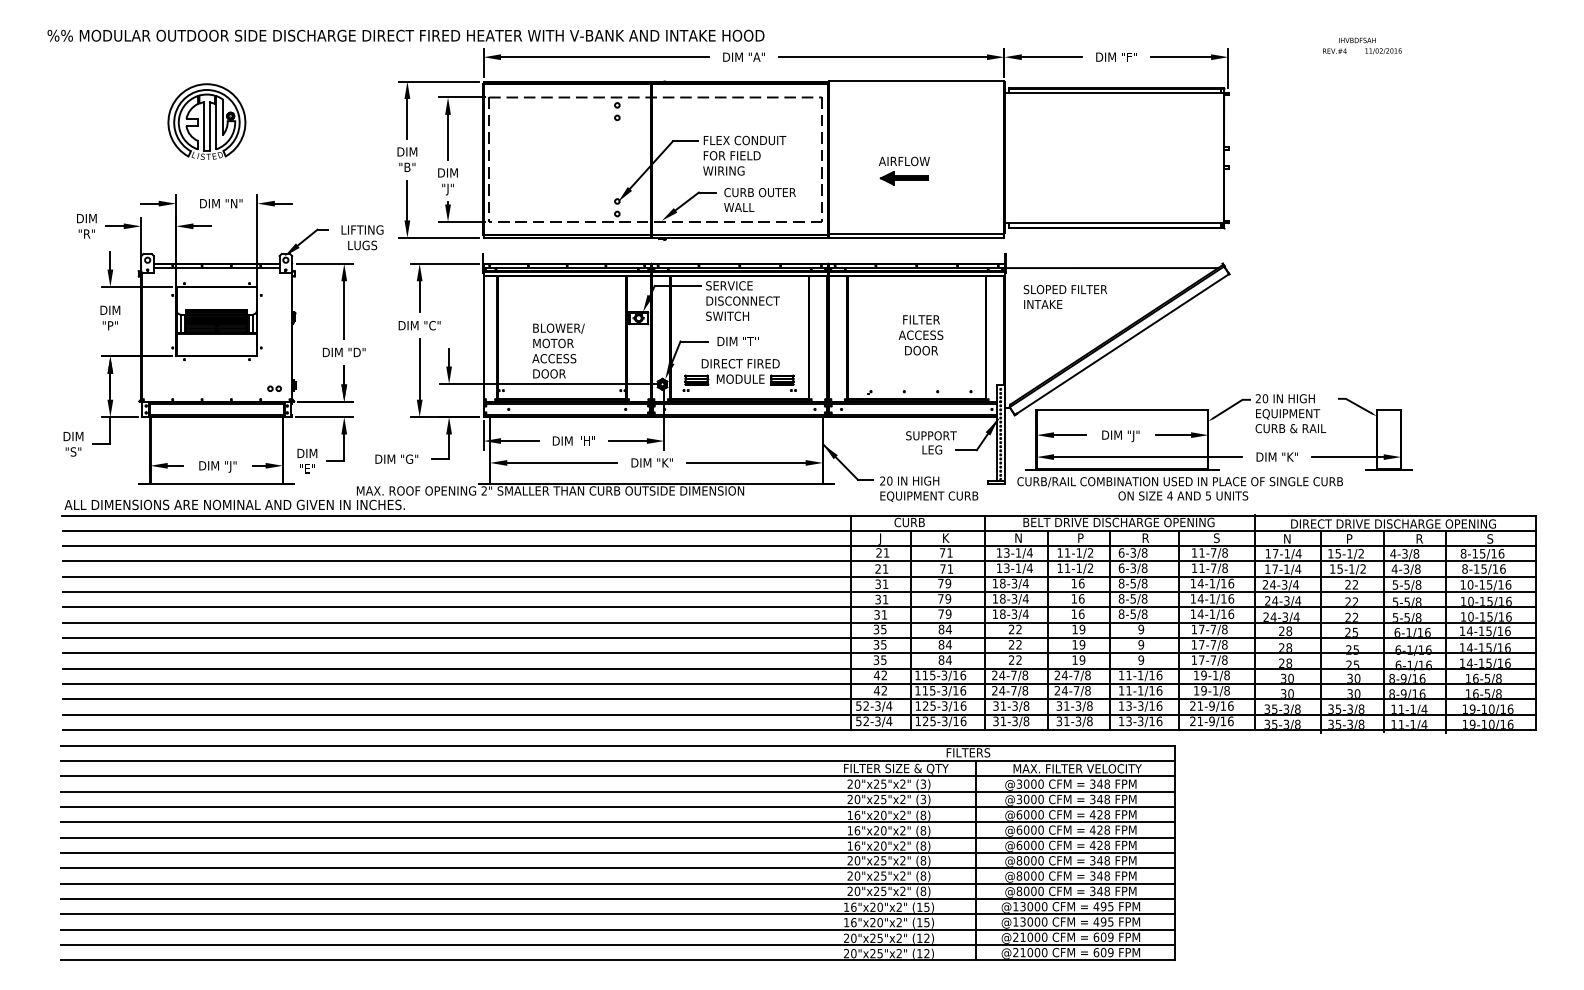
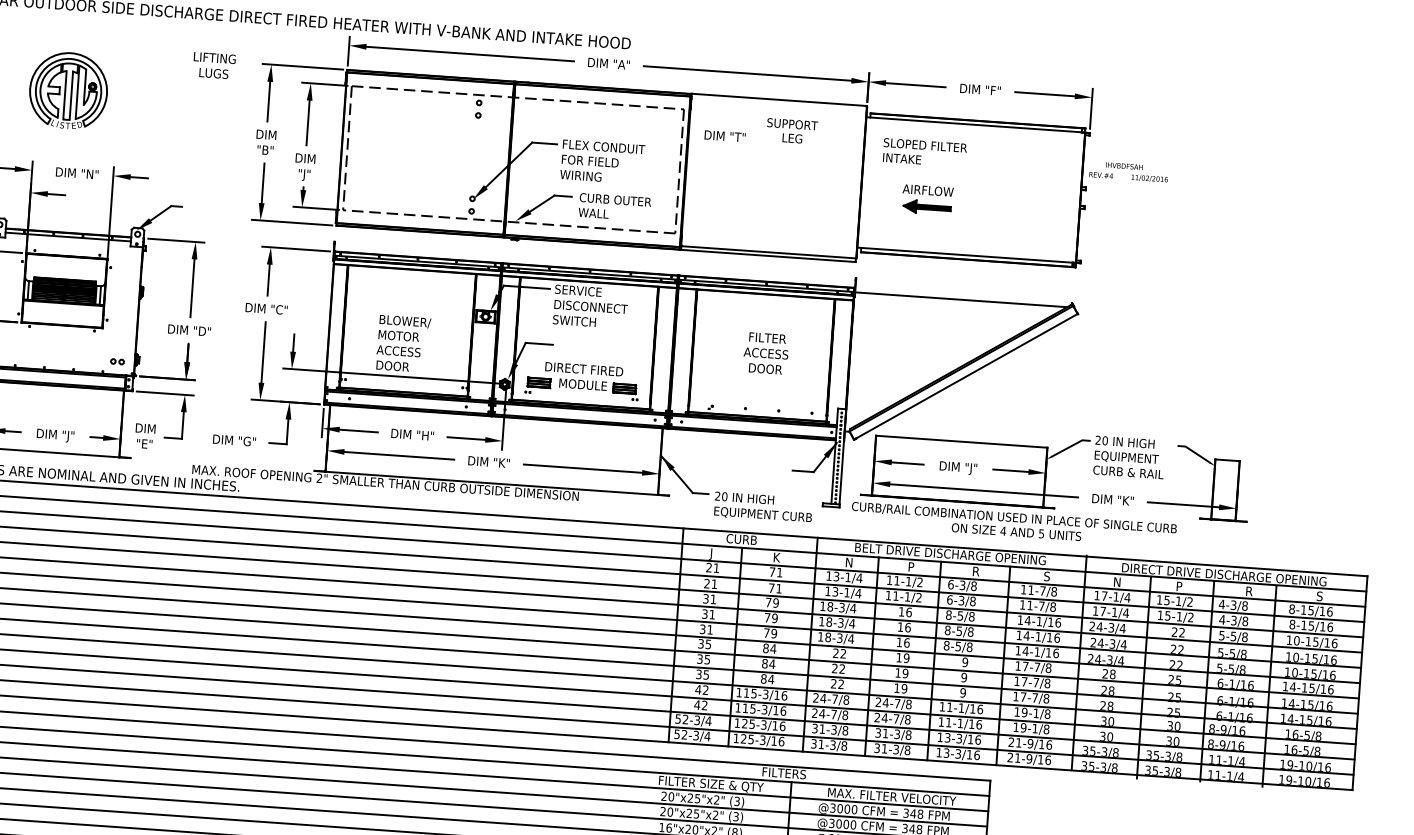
text: (1362, 45) -> (1129, 171), moved
part: (904, 170) -> (927, 199), moved
text: (362, 237) -> (214, 65), moved
text: (1065, 296) -> (924, 152), moved
text: (737, 341) -> (724, 136), moved
text: (931, 442) -> (792, 130), moved

